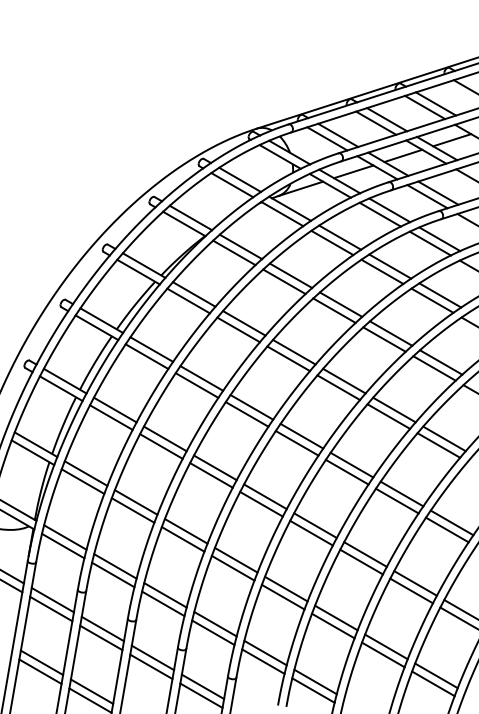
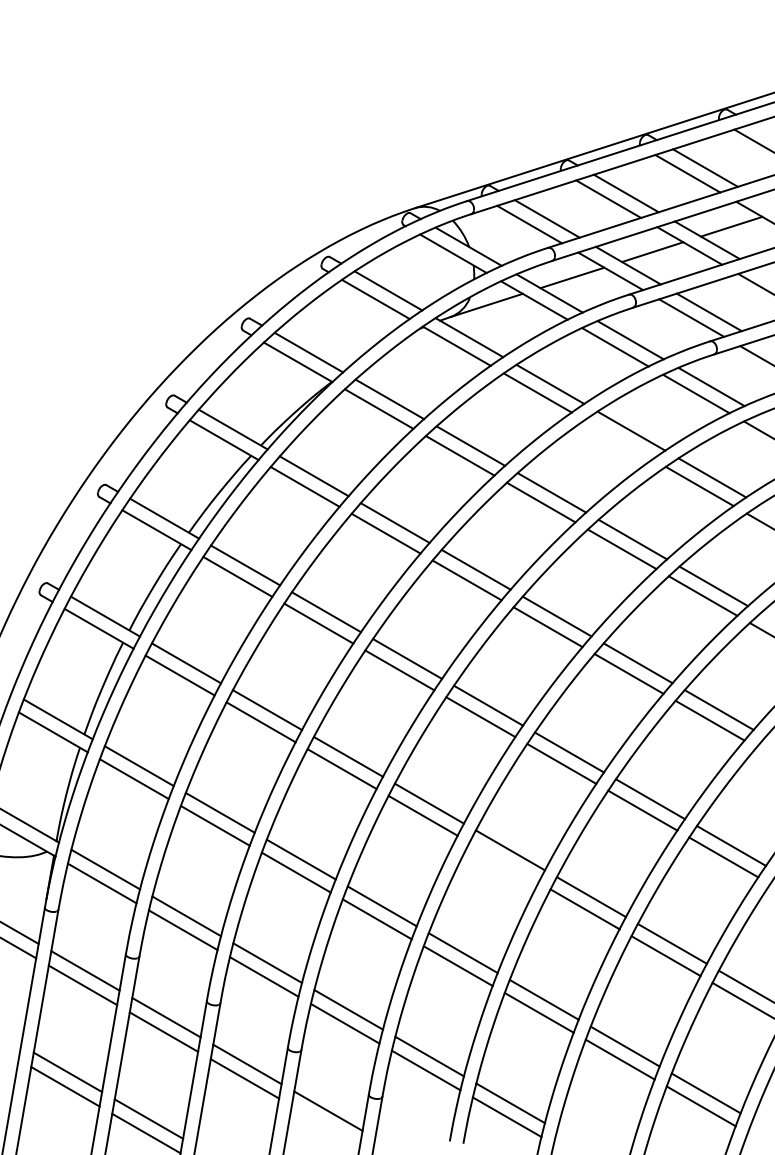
line: (382, 271) -> (618, 439), removed
line: (311, 532) -> (504, 861), removed
line: (201, 695) -> (326, 1125), removed

